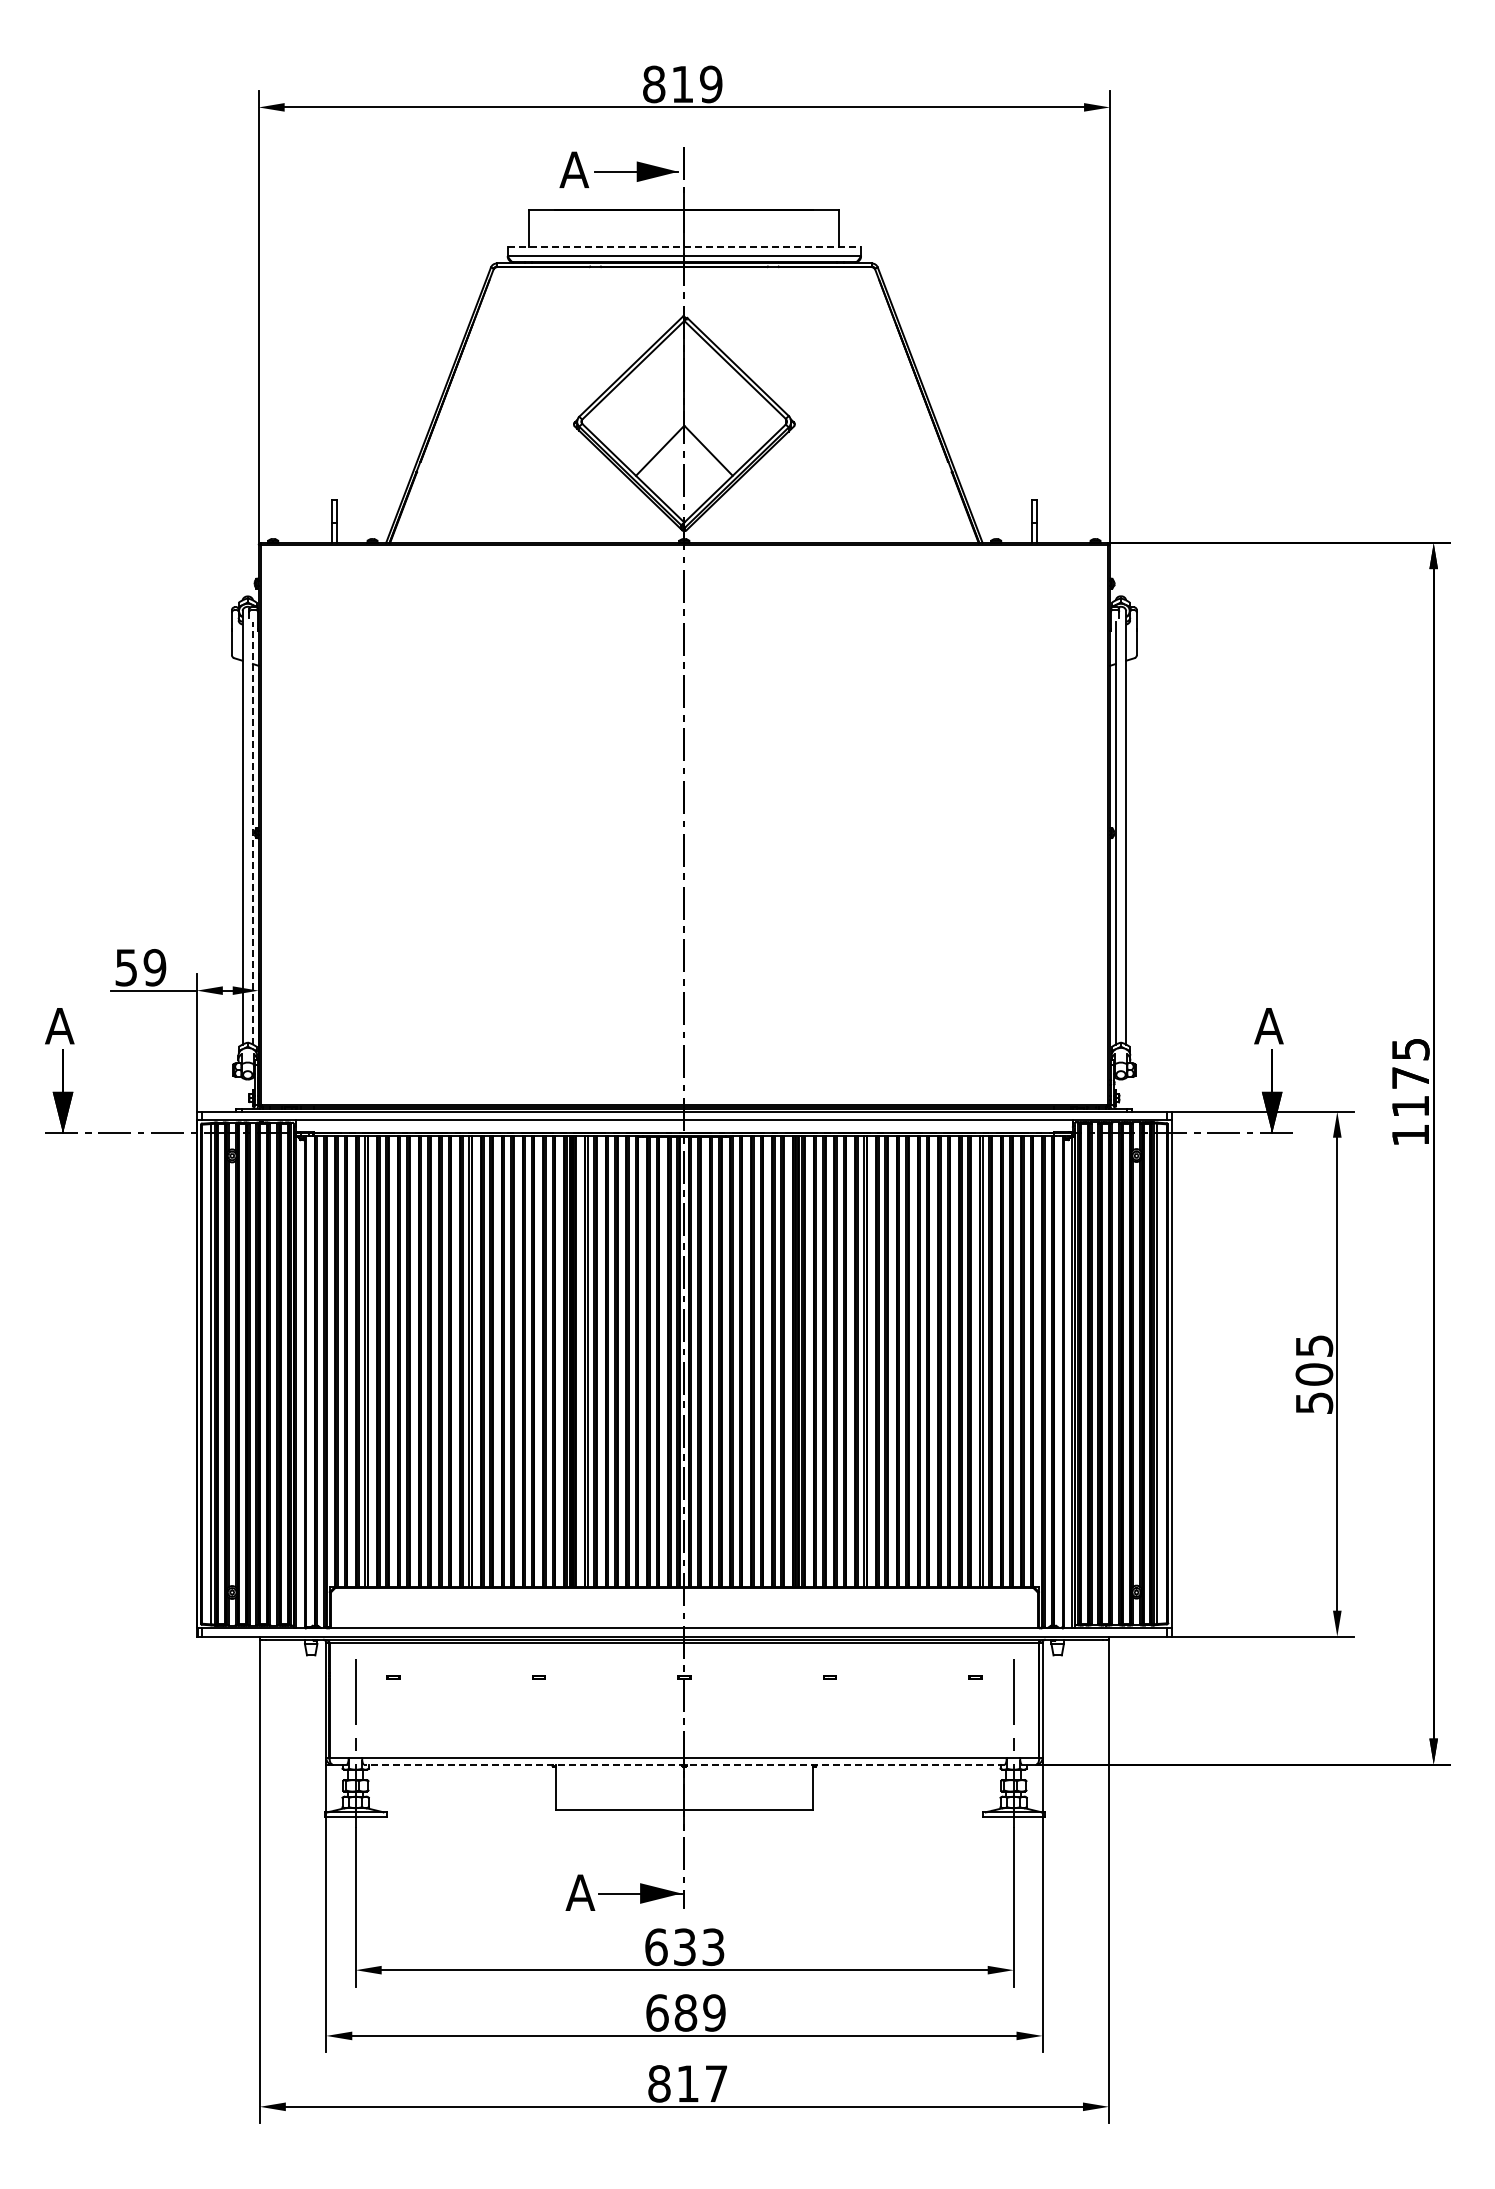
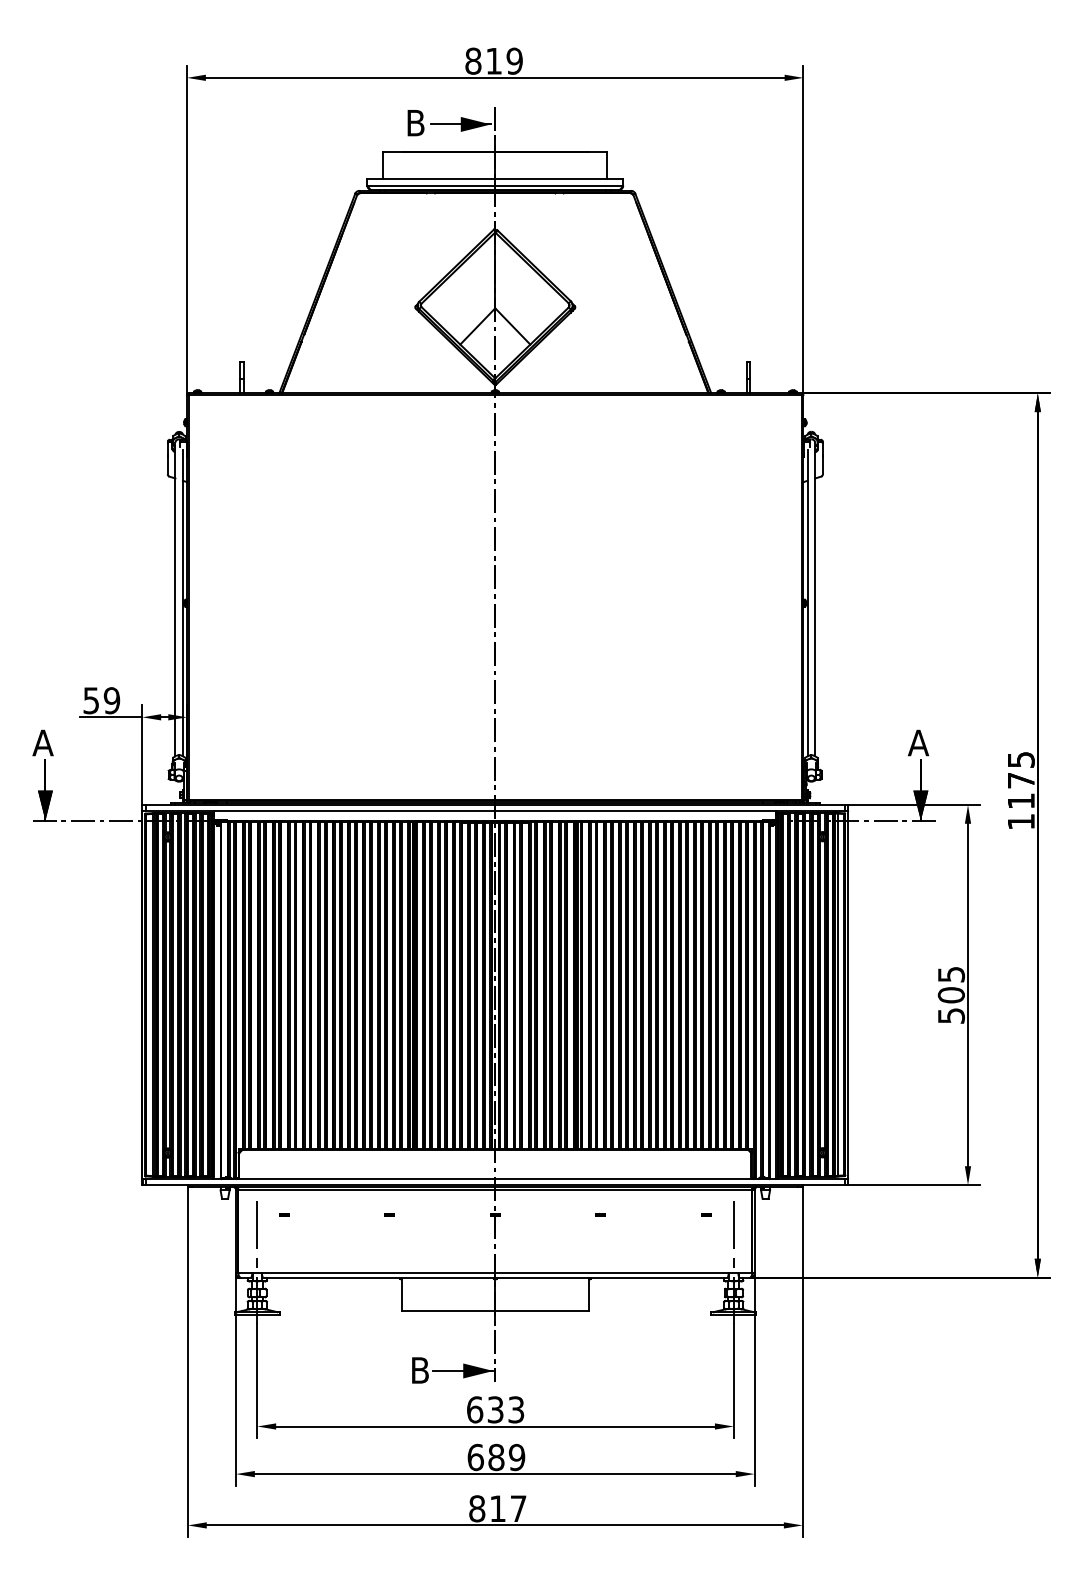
text: (574, 169) -> (415, 122), A -> B
line: (684, 246) -> (495, 178), dashed -> solid
line: (252, 833) -> (182, 603), dashed -> solid
line: (683, 1764) -> (494, 1277), dashed -> solid
text: (580, 1892) -> (420, 1370), A -> B

